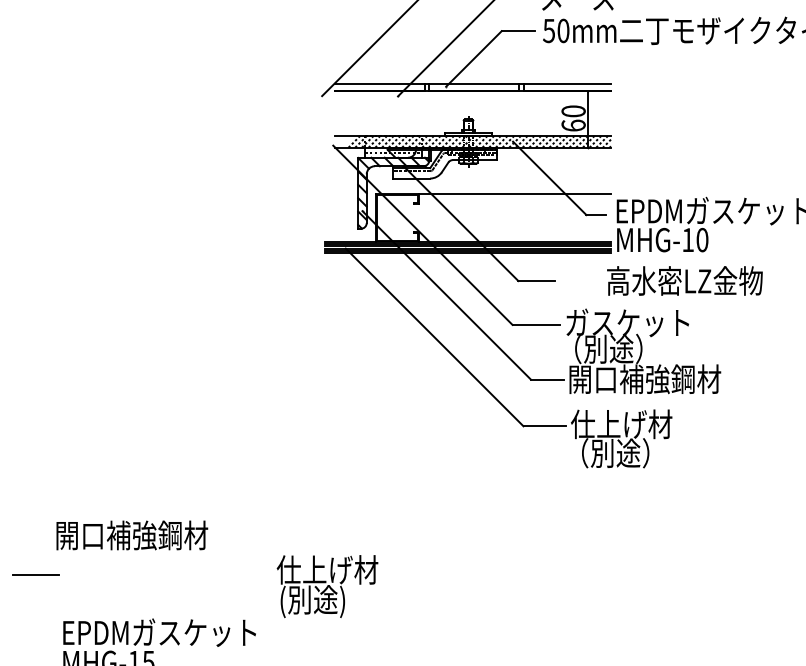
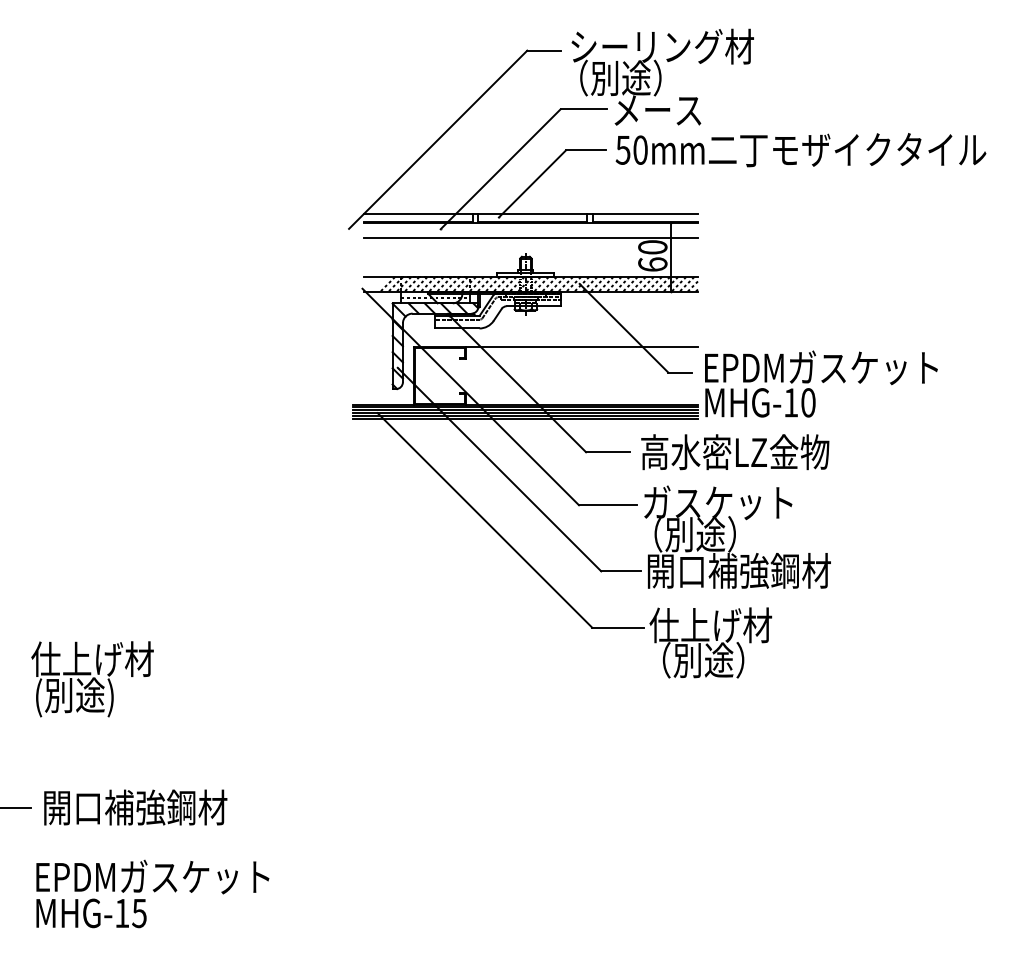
line: (472, 104) -> (530, 238), added
text: (685, 281) -> (735, 452), moved
text: (132, 535) -> (135, 807), moved
text: (327, 586) -> (92, 679), moved

